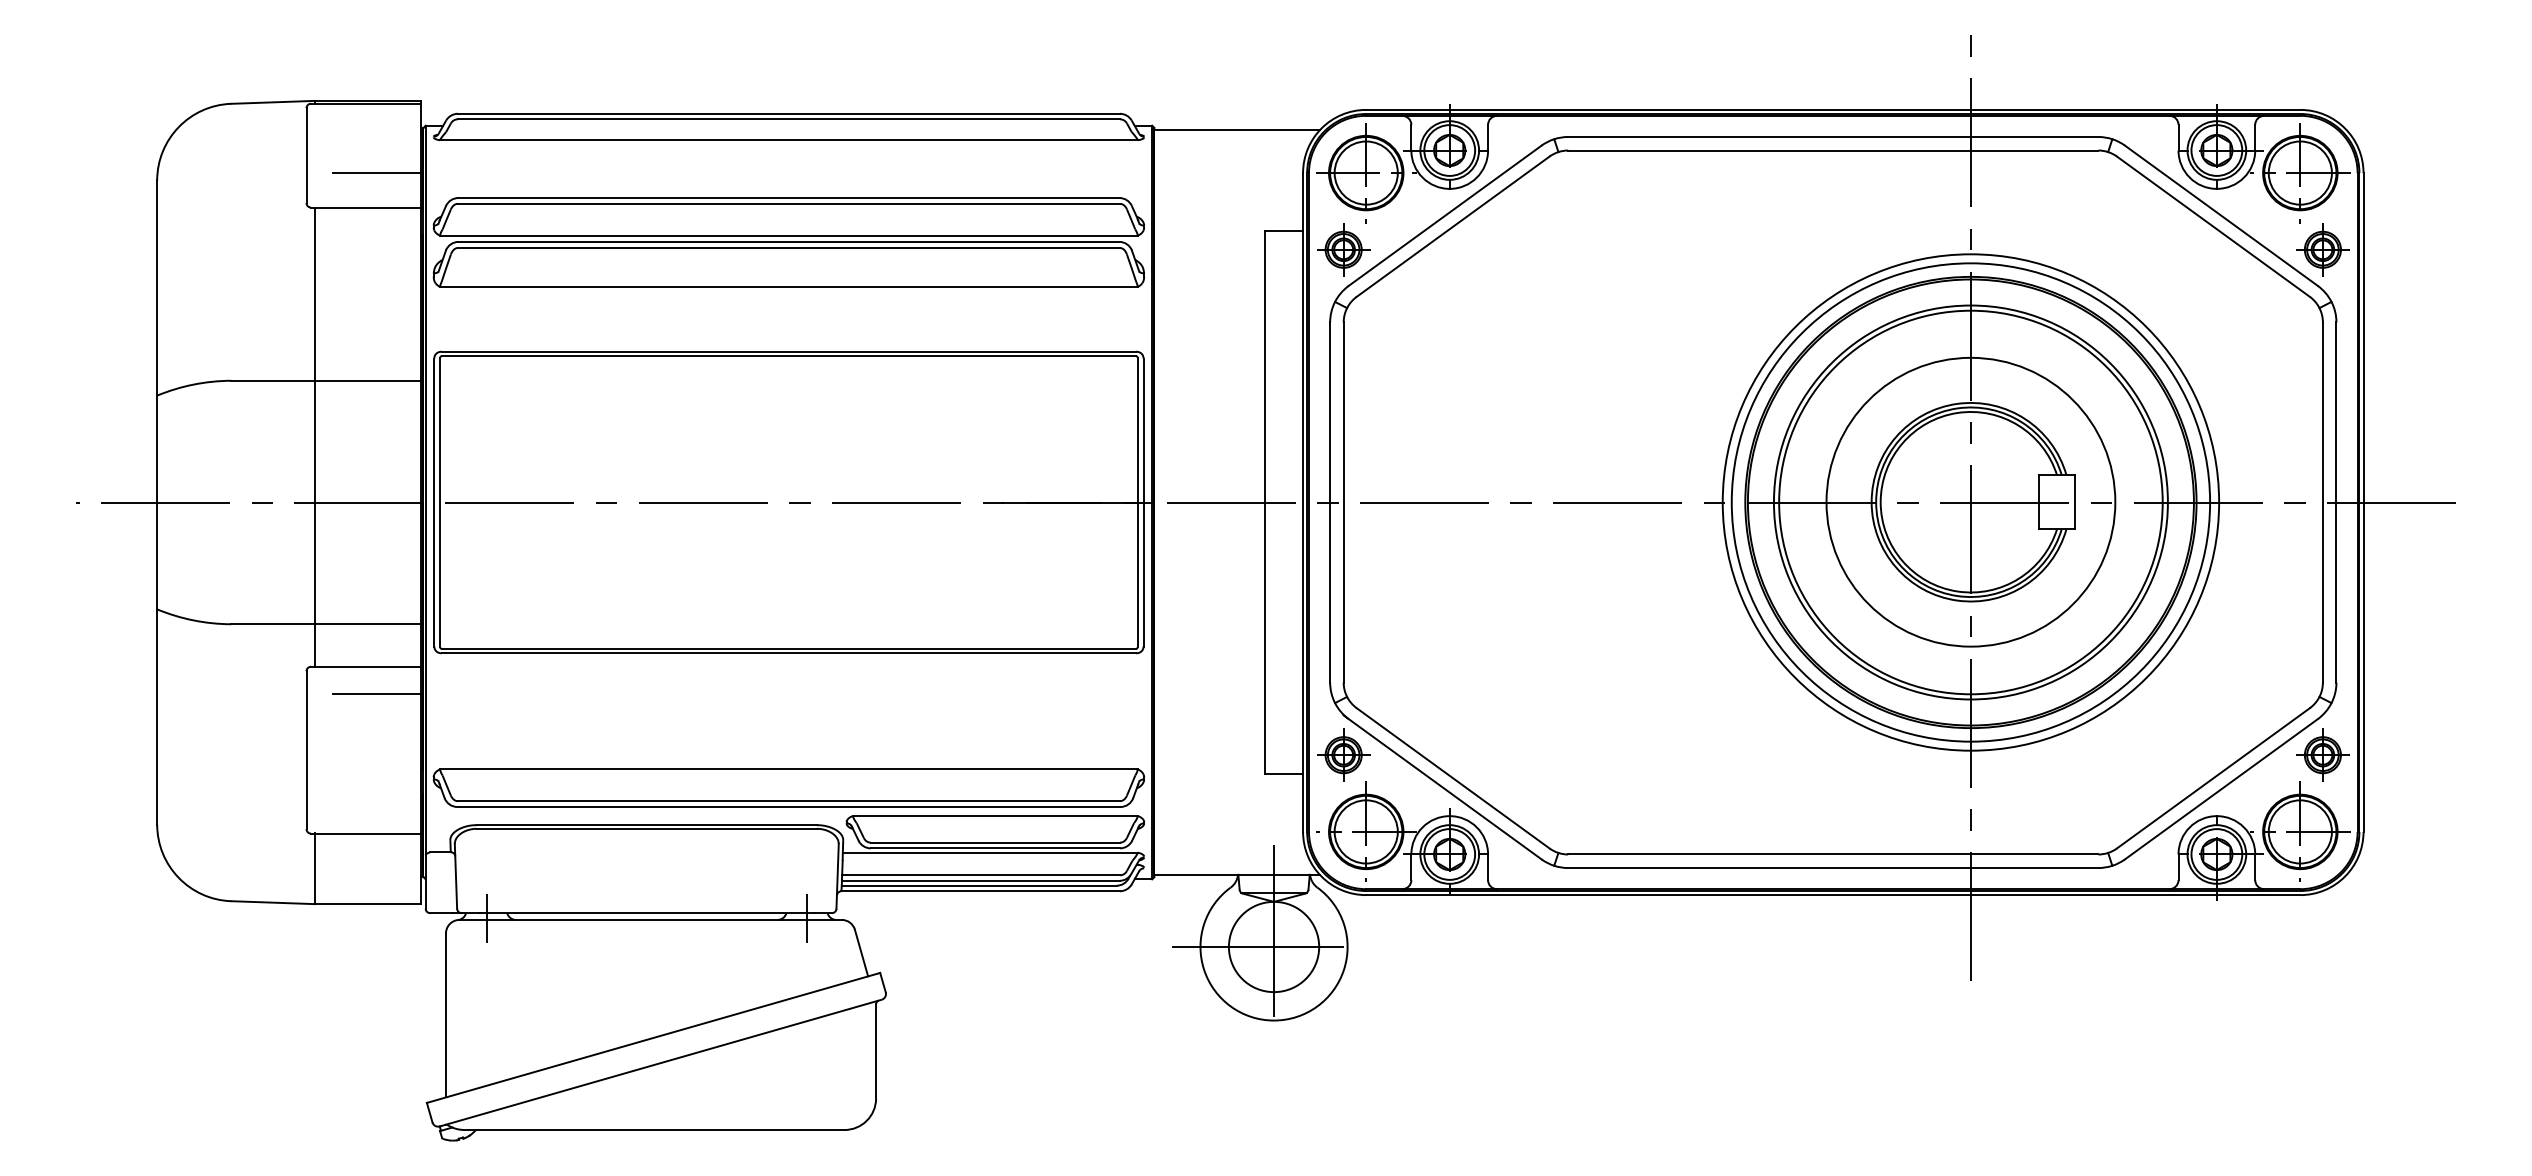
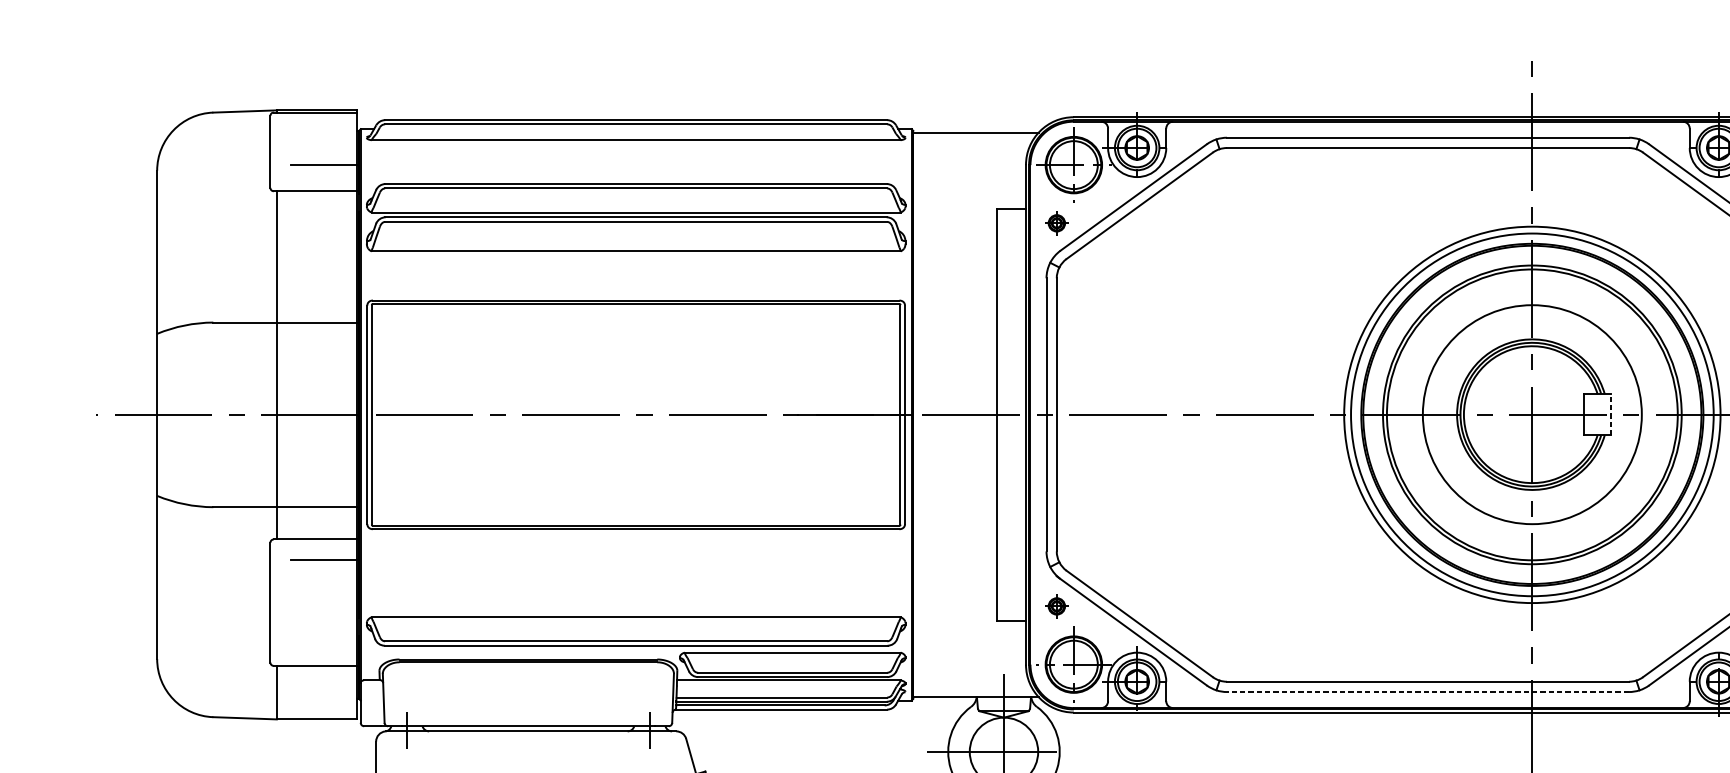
part: (1343, 249) -> (1056, 223), size x0.6
line: (2074, 501) -> (1610, 414), solid -> dashed
part: (1343, 754) -> (1056, 605), size x0.6
line: (1832, 868) -> (1427, 692), solid -> dashed

